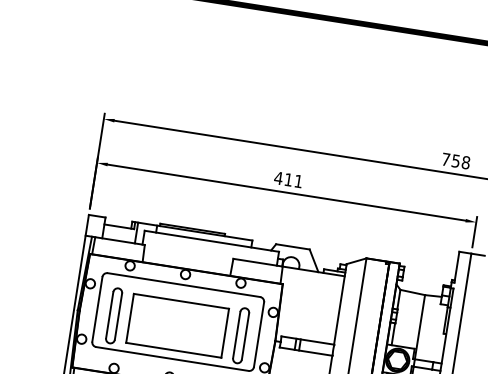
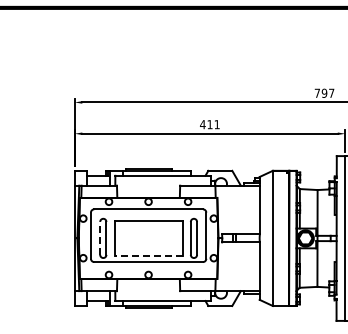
text: (460, 160) -> (327, 92), 758 -> 797
line: (110, 313) -> (100, 237), solid -> dashed
line: (173, 349) -> (148, 255), solid -> dashed

